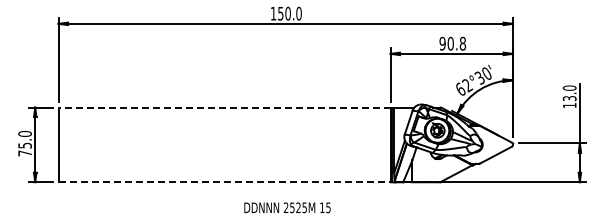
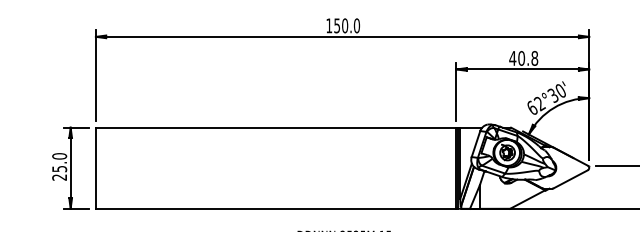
text: (442, 43) -> (512, 58), 90.8 -> 40.8
line: (224, 107) -> (276, 127), dashed -> solid
text: (24, 153) -> (58, 177), 75.0 -> 25.0
line: (225, 182) -> (277, 209), dashed -> solid

